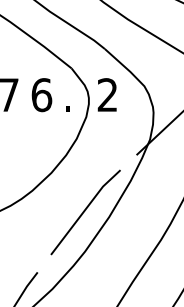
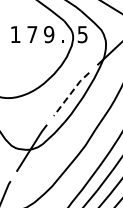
text: (42, 94) -> (49, 34), 6 -> 9
text: (107, 94) -> (82, 34), 2 -> 5
line: (85, 210) -> (71, 93), solid -> dashed

